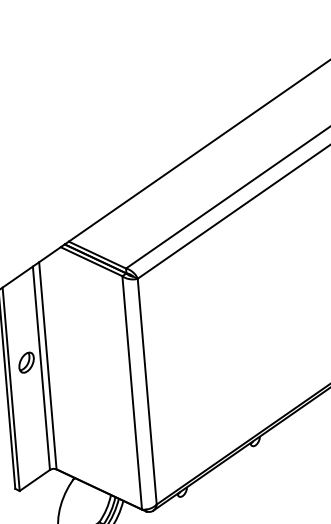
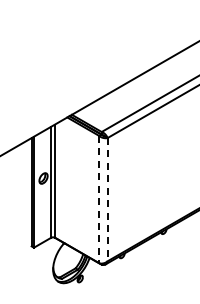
line: (147, 391) -> (107, 199), solid -> dashed
line: (132, 392) -> (99, 199), solid -> dashed

